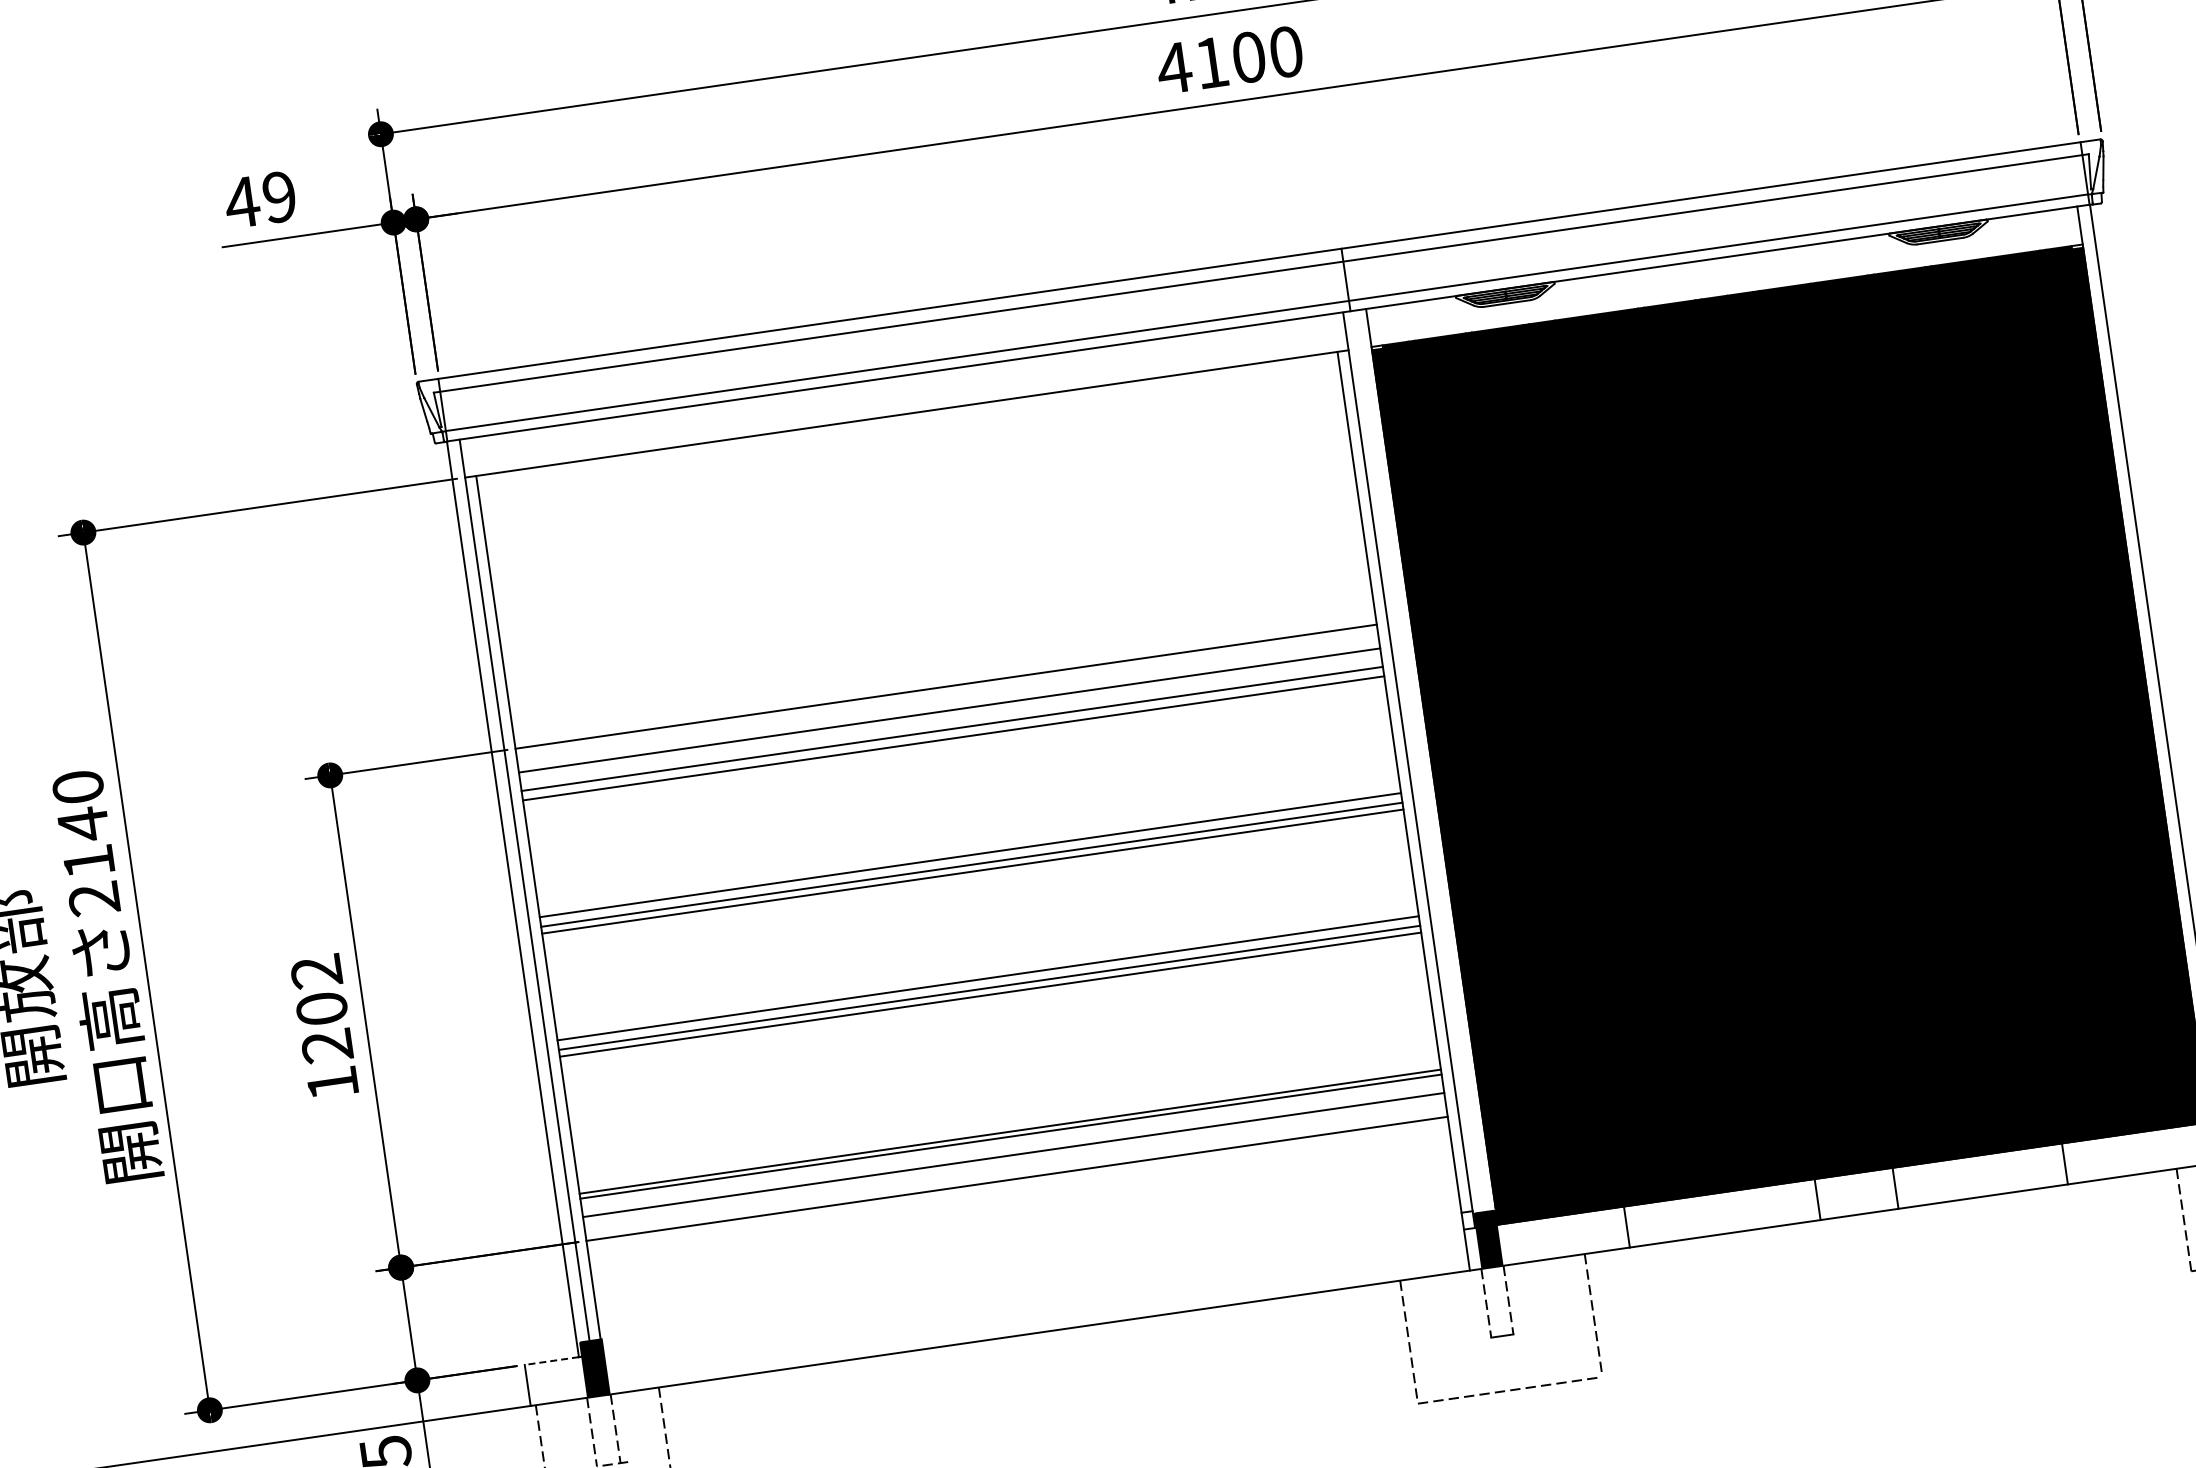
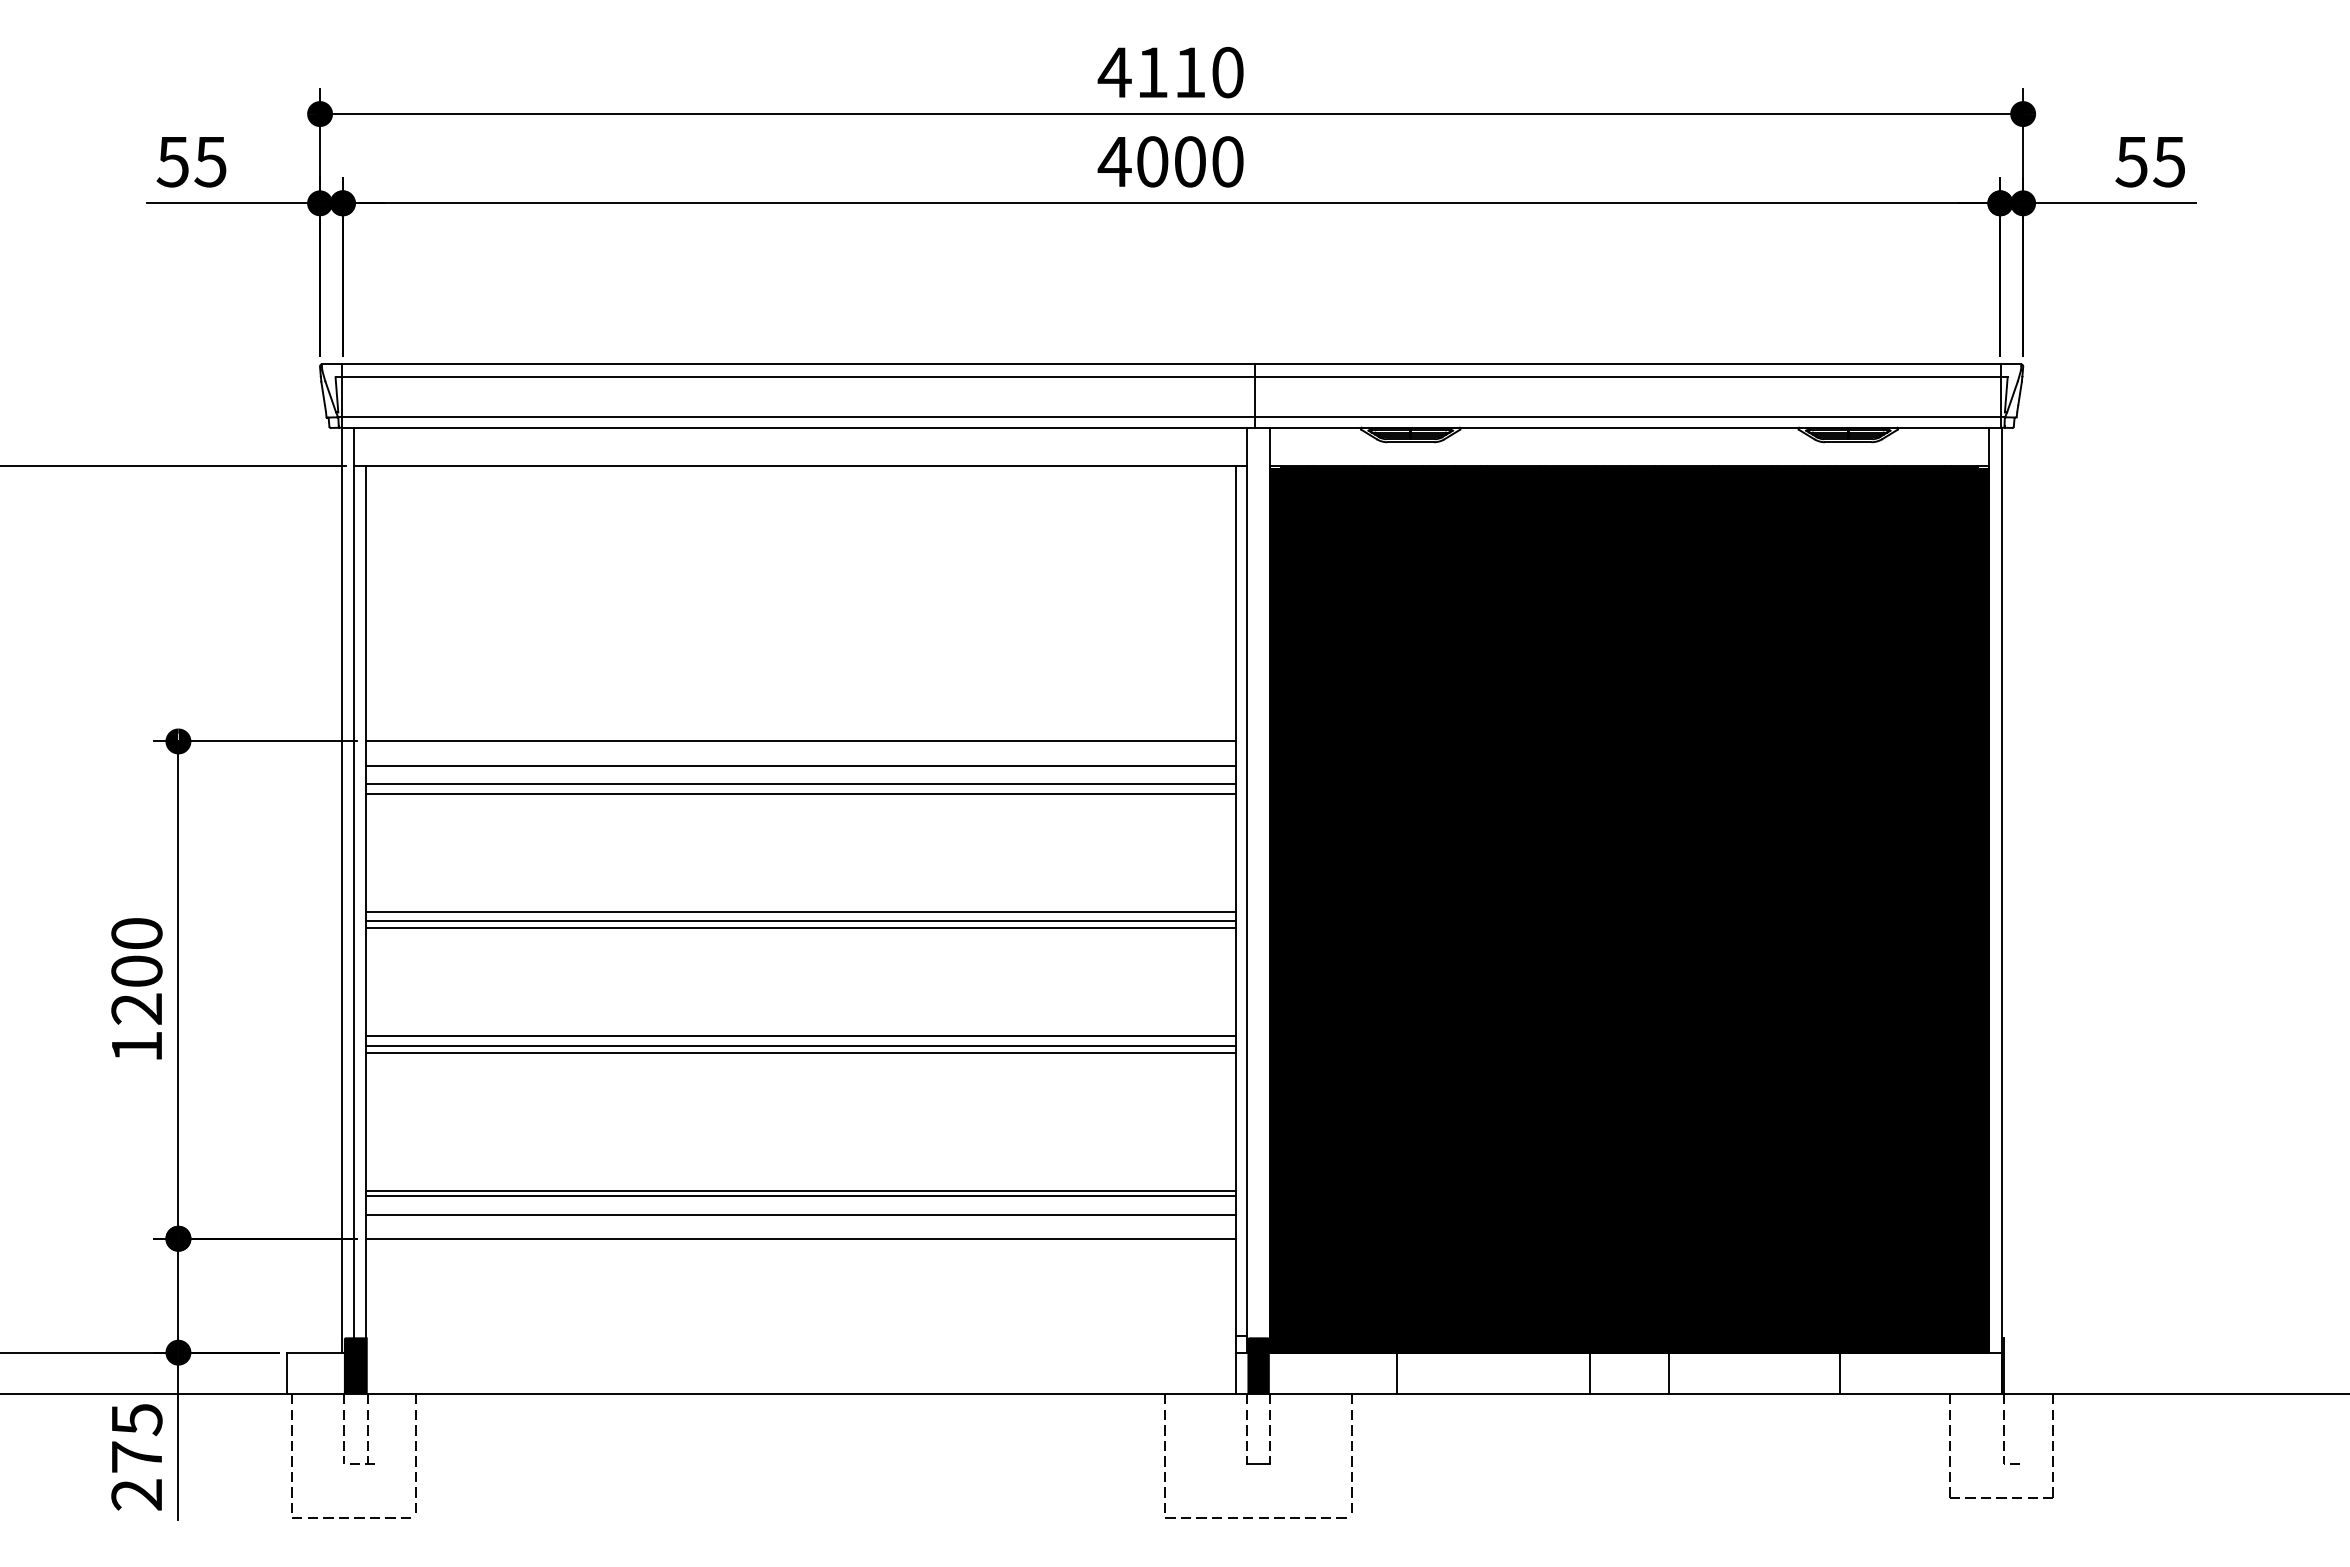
text: (1211, 62) -> (1152, 161), 4100 -> 4000
text: (260, 199) -> (191, 161), 49 -> 55
text: (316, 971) -> (136, 933), 1202 -> 1200
line: (551, 1360) -> (313, 1352), dashed -> solid

